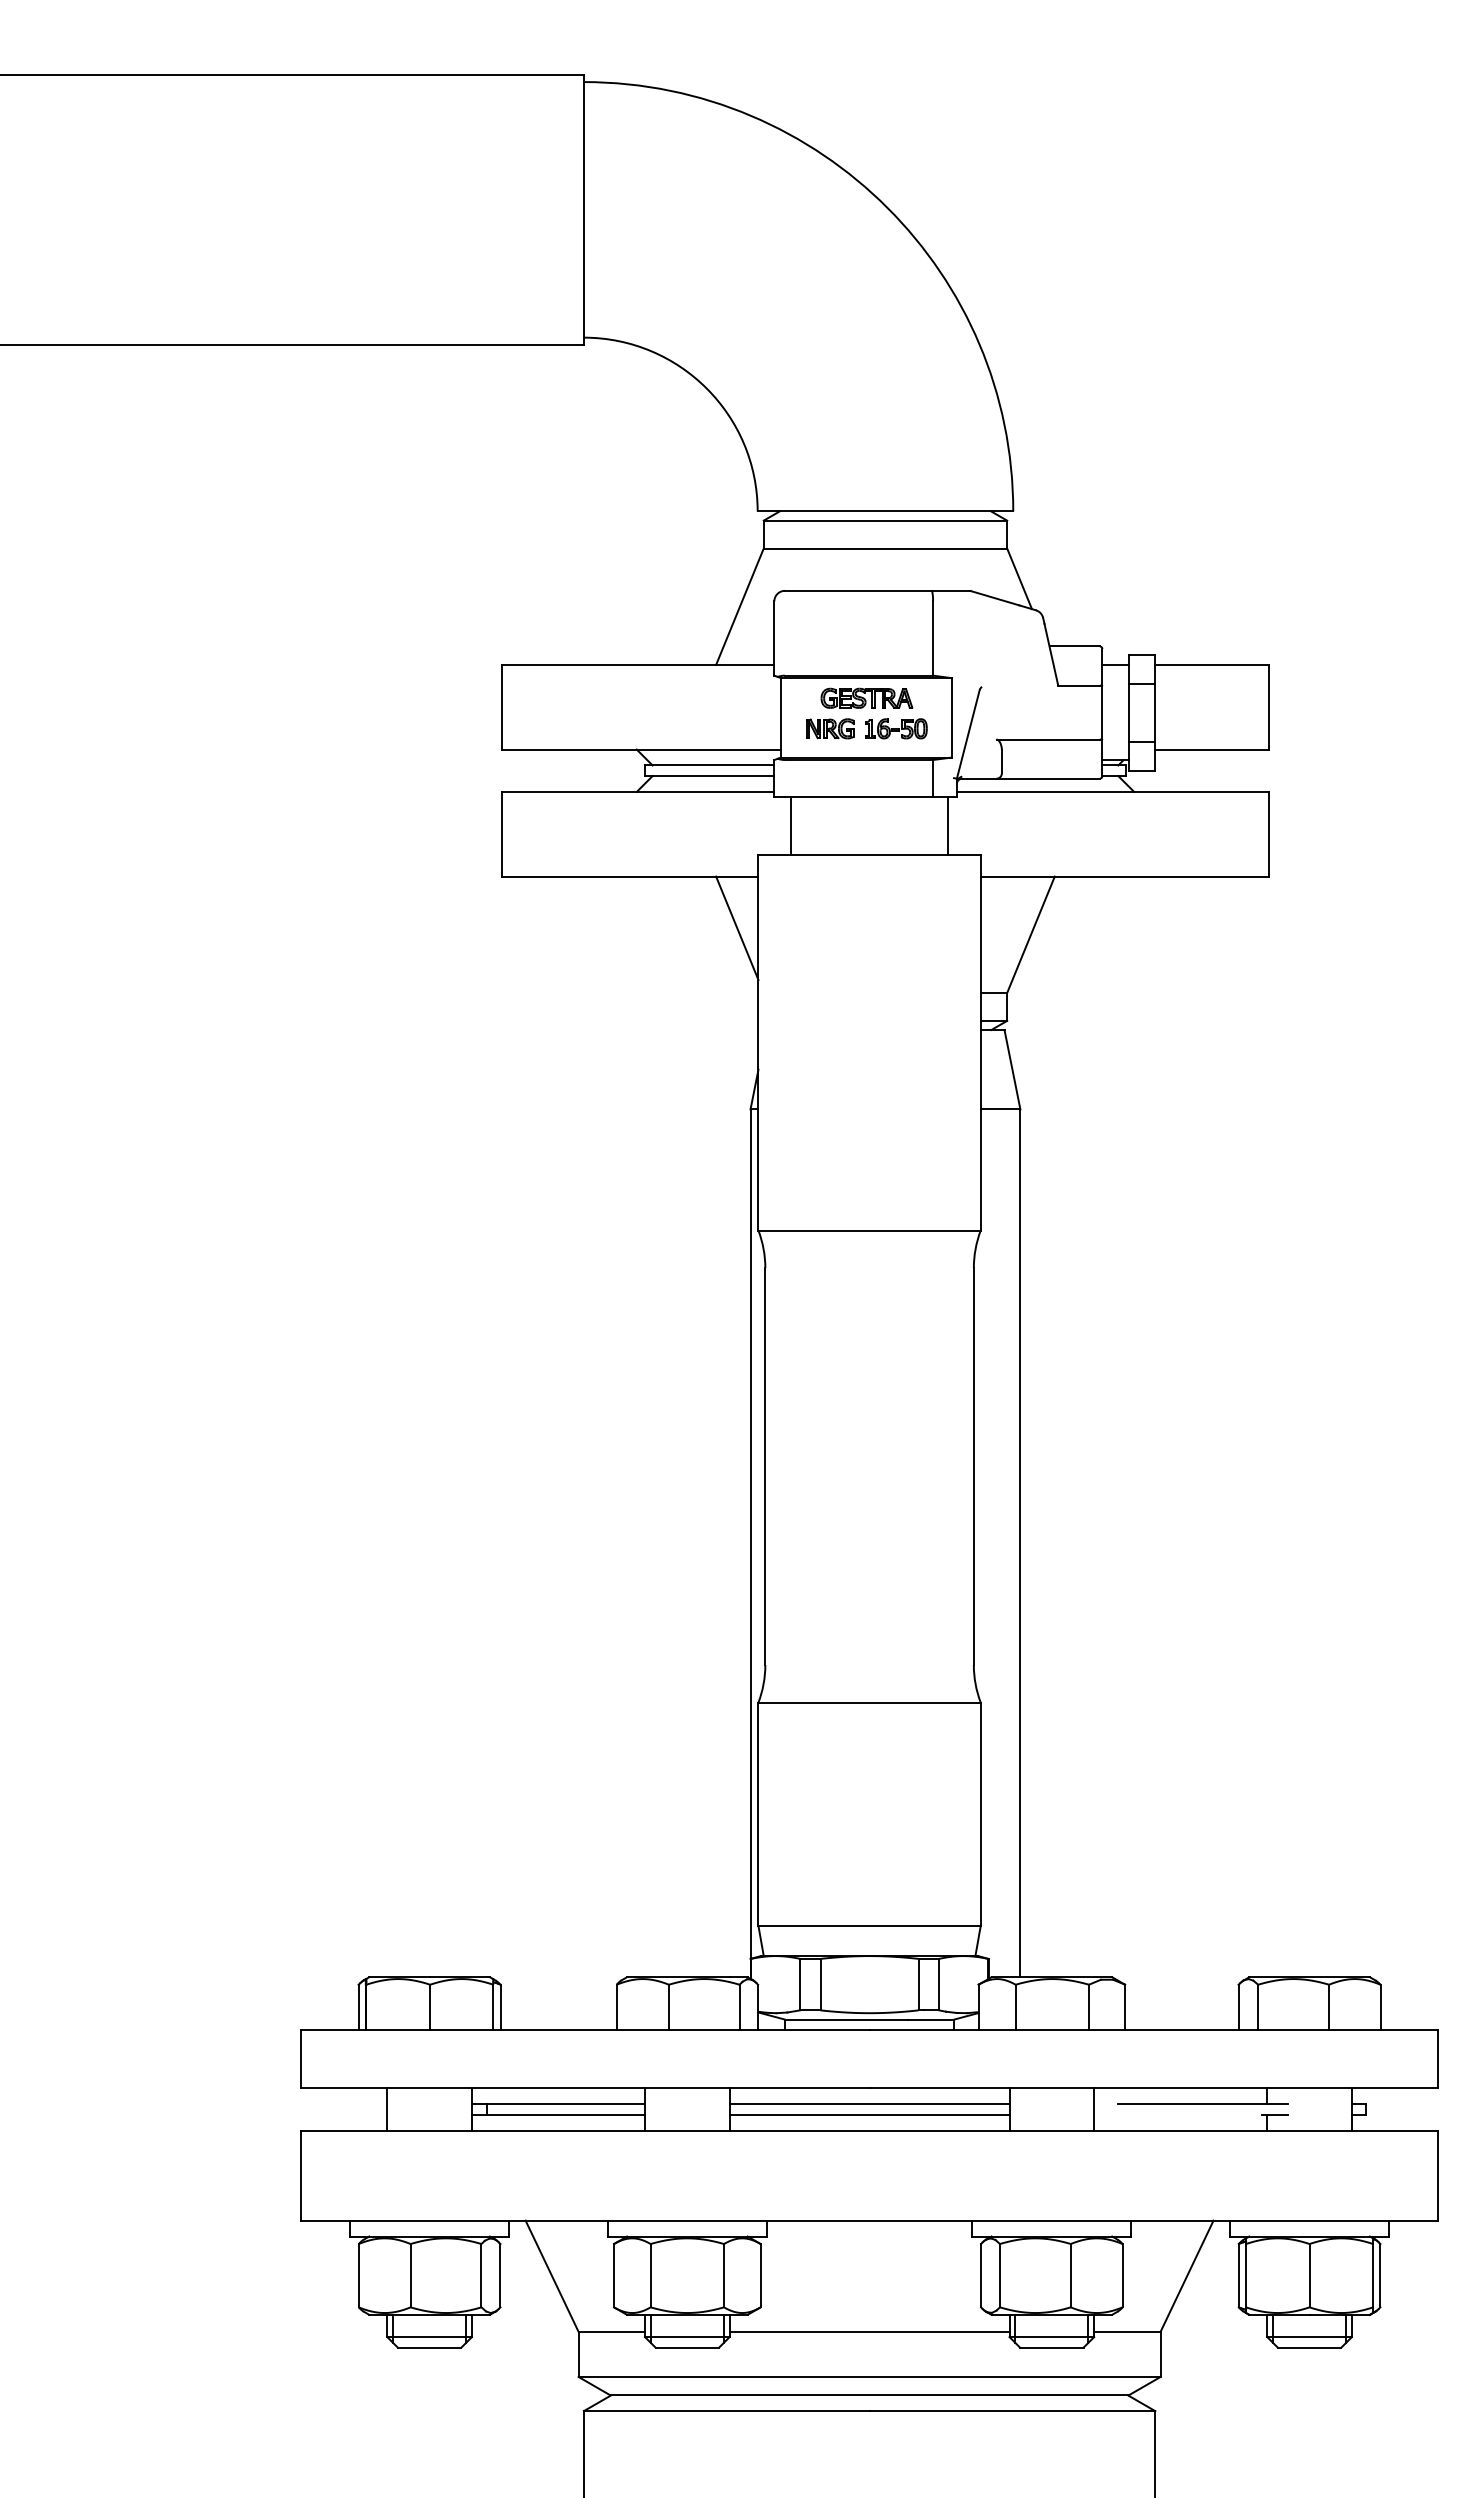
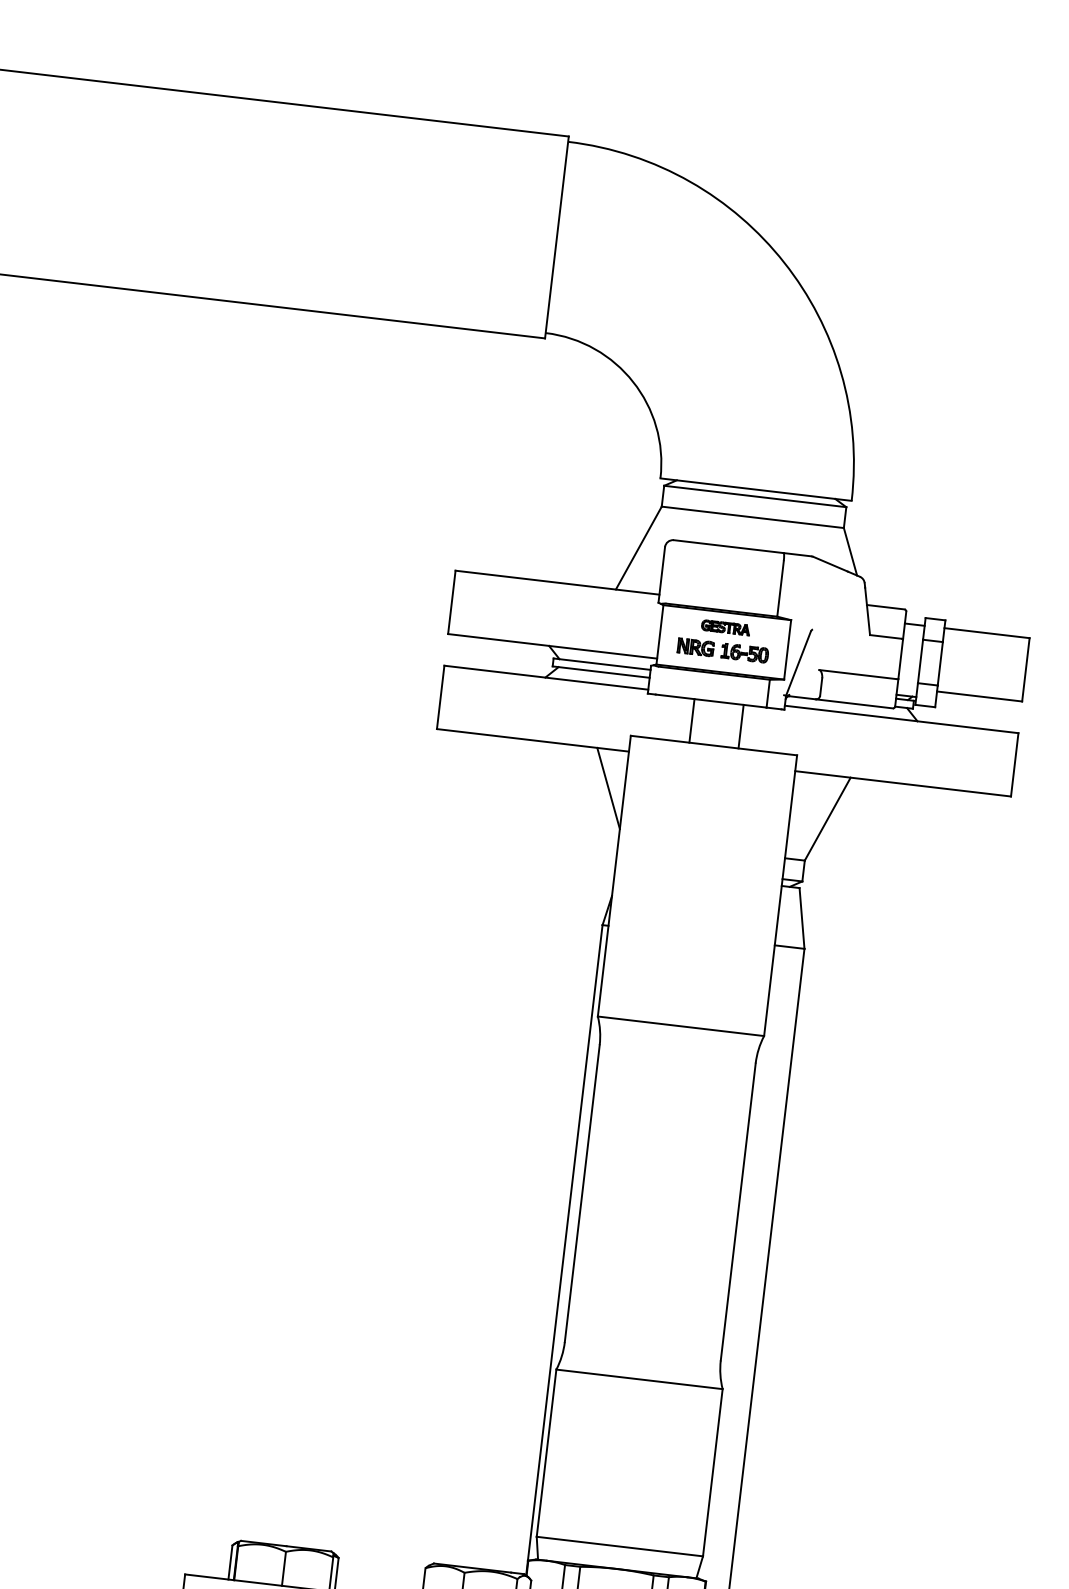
part: (866, 697) -> (725, 627), size x0.7
line: (790, 826) -> (691, 721), moved
line: (948, 826) -> (741, 726), moved

